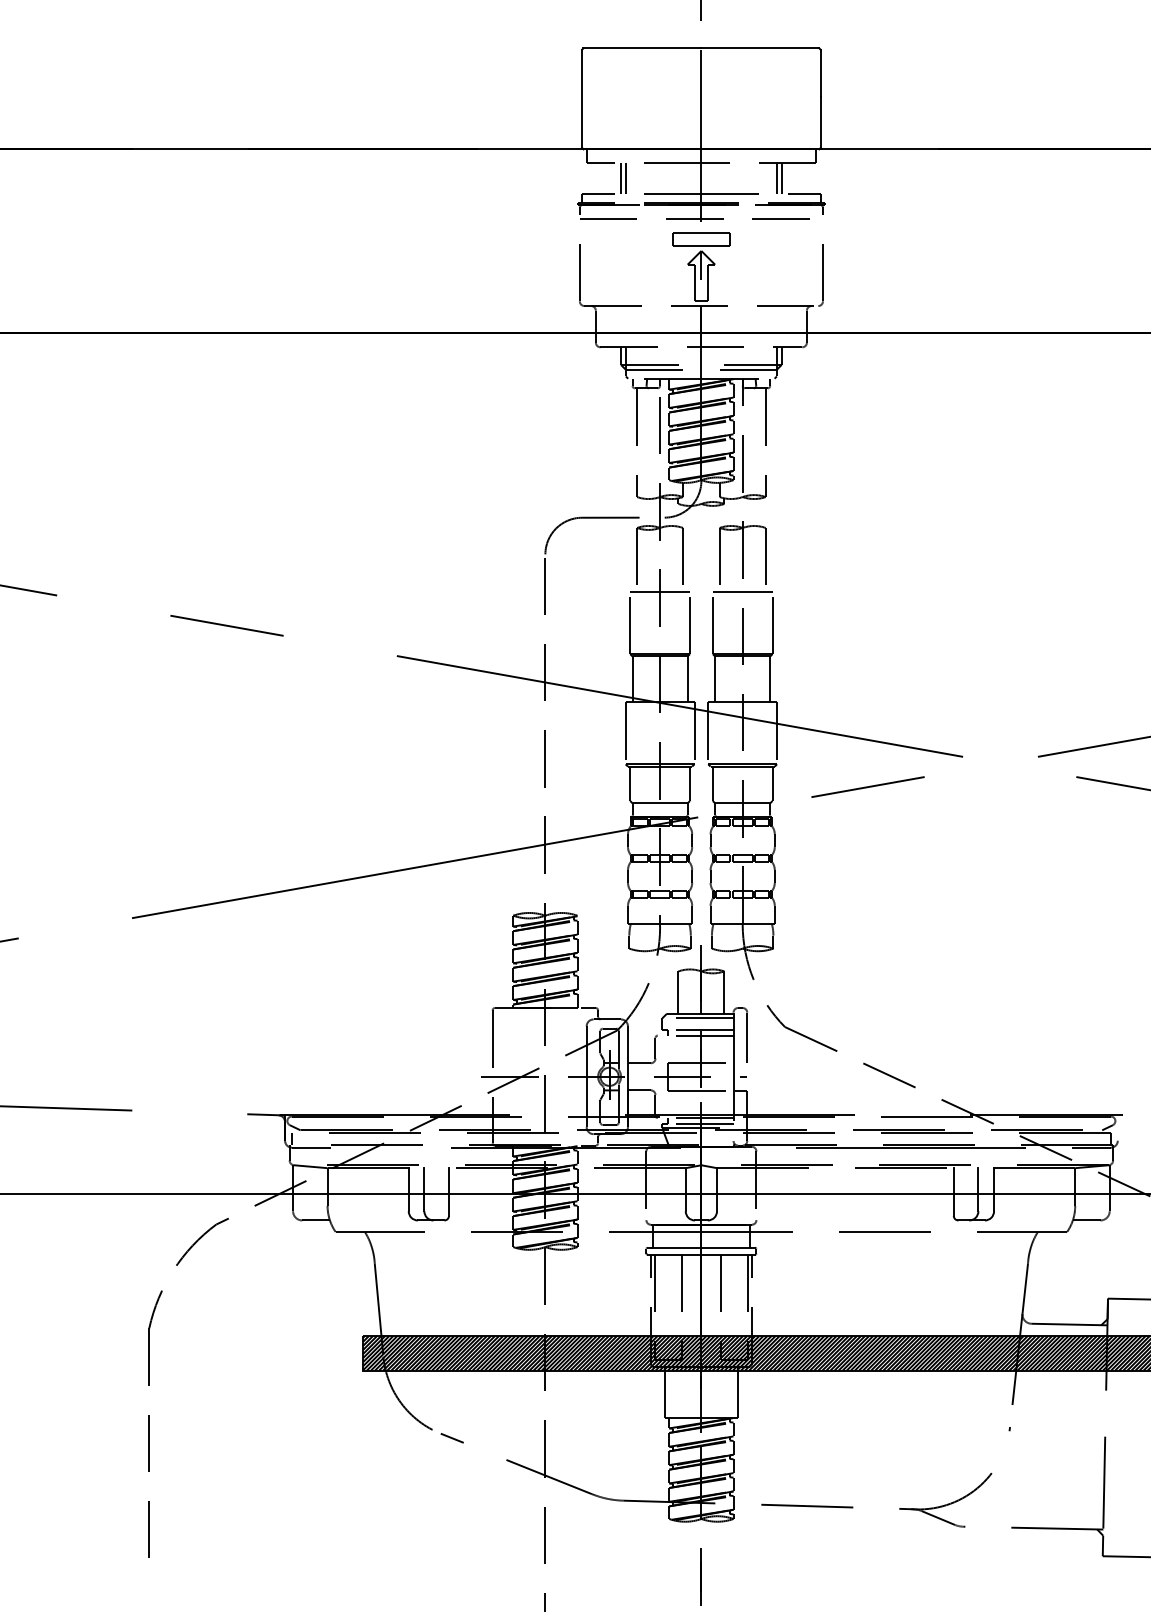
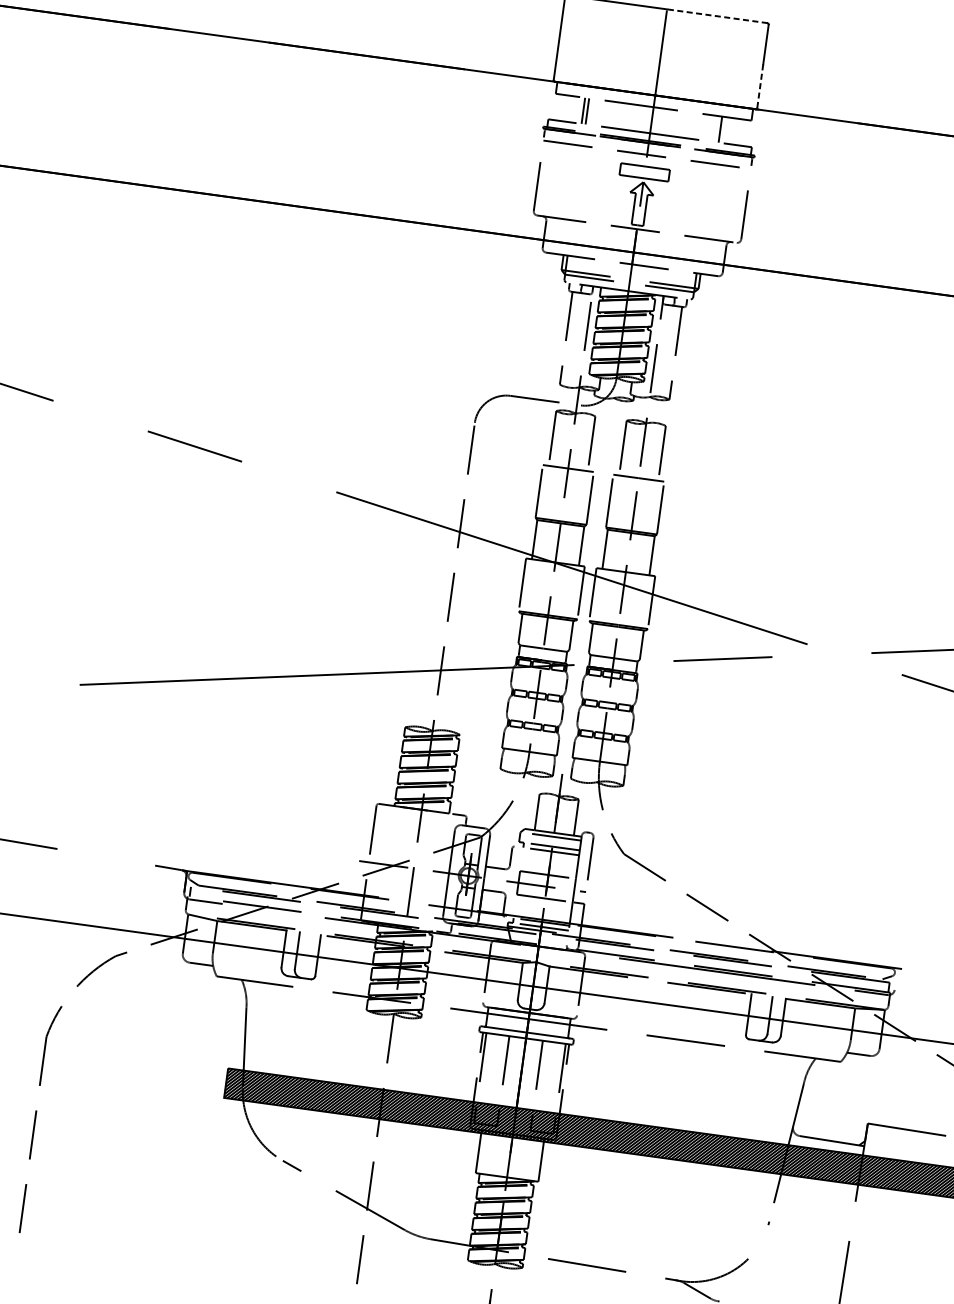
line: (760, 48) -> (717, 16), solid -> dashed
line: (820, 122) -> (760, 86), solid -> dashed
line: (777, 178) -> (716, 129), removed

